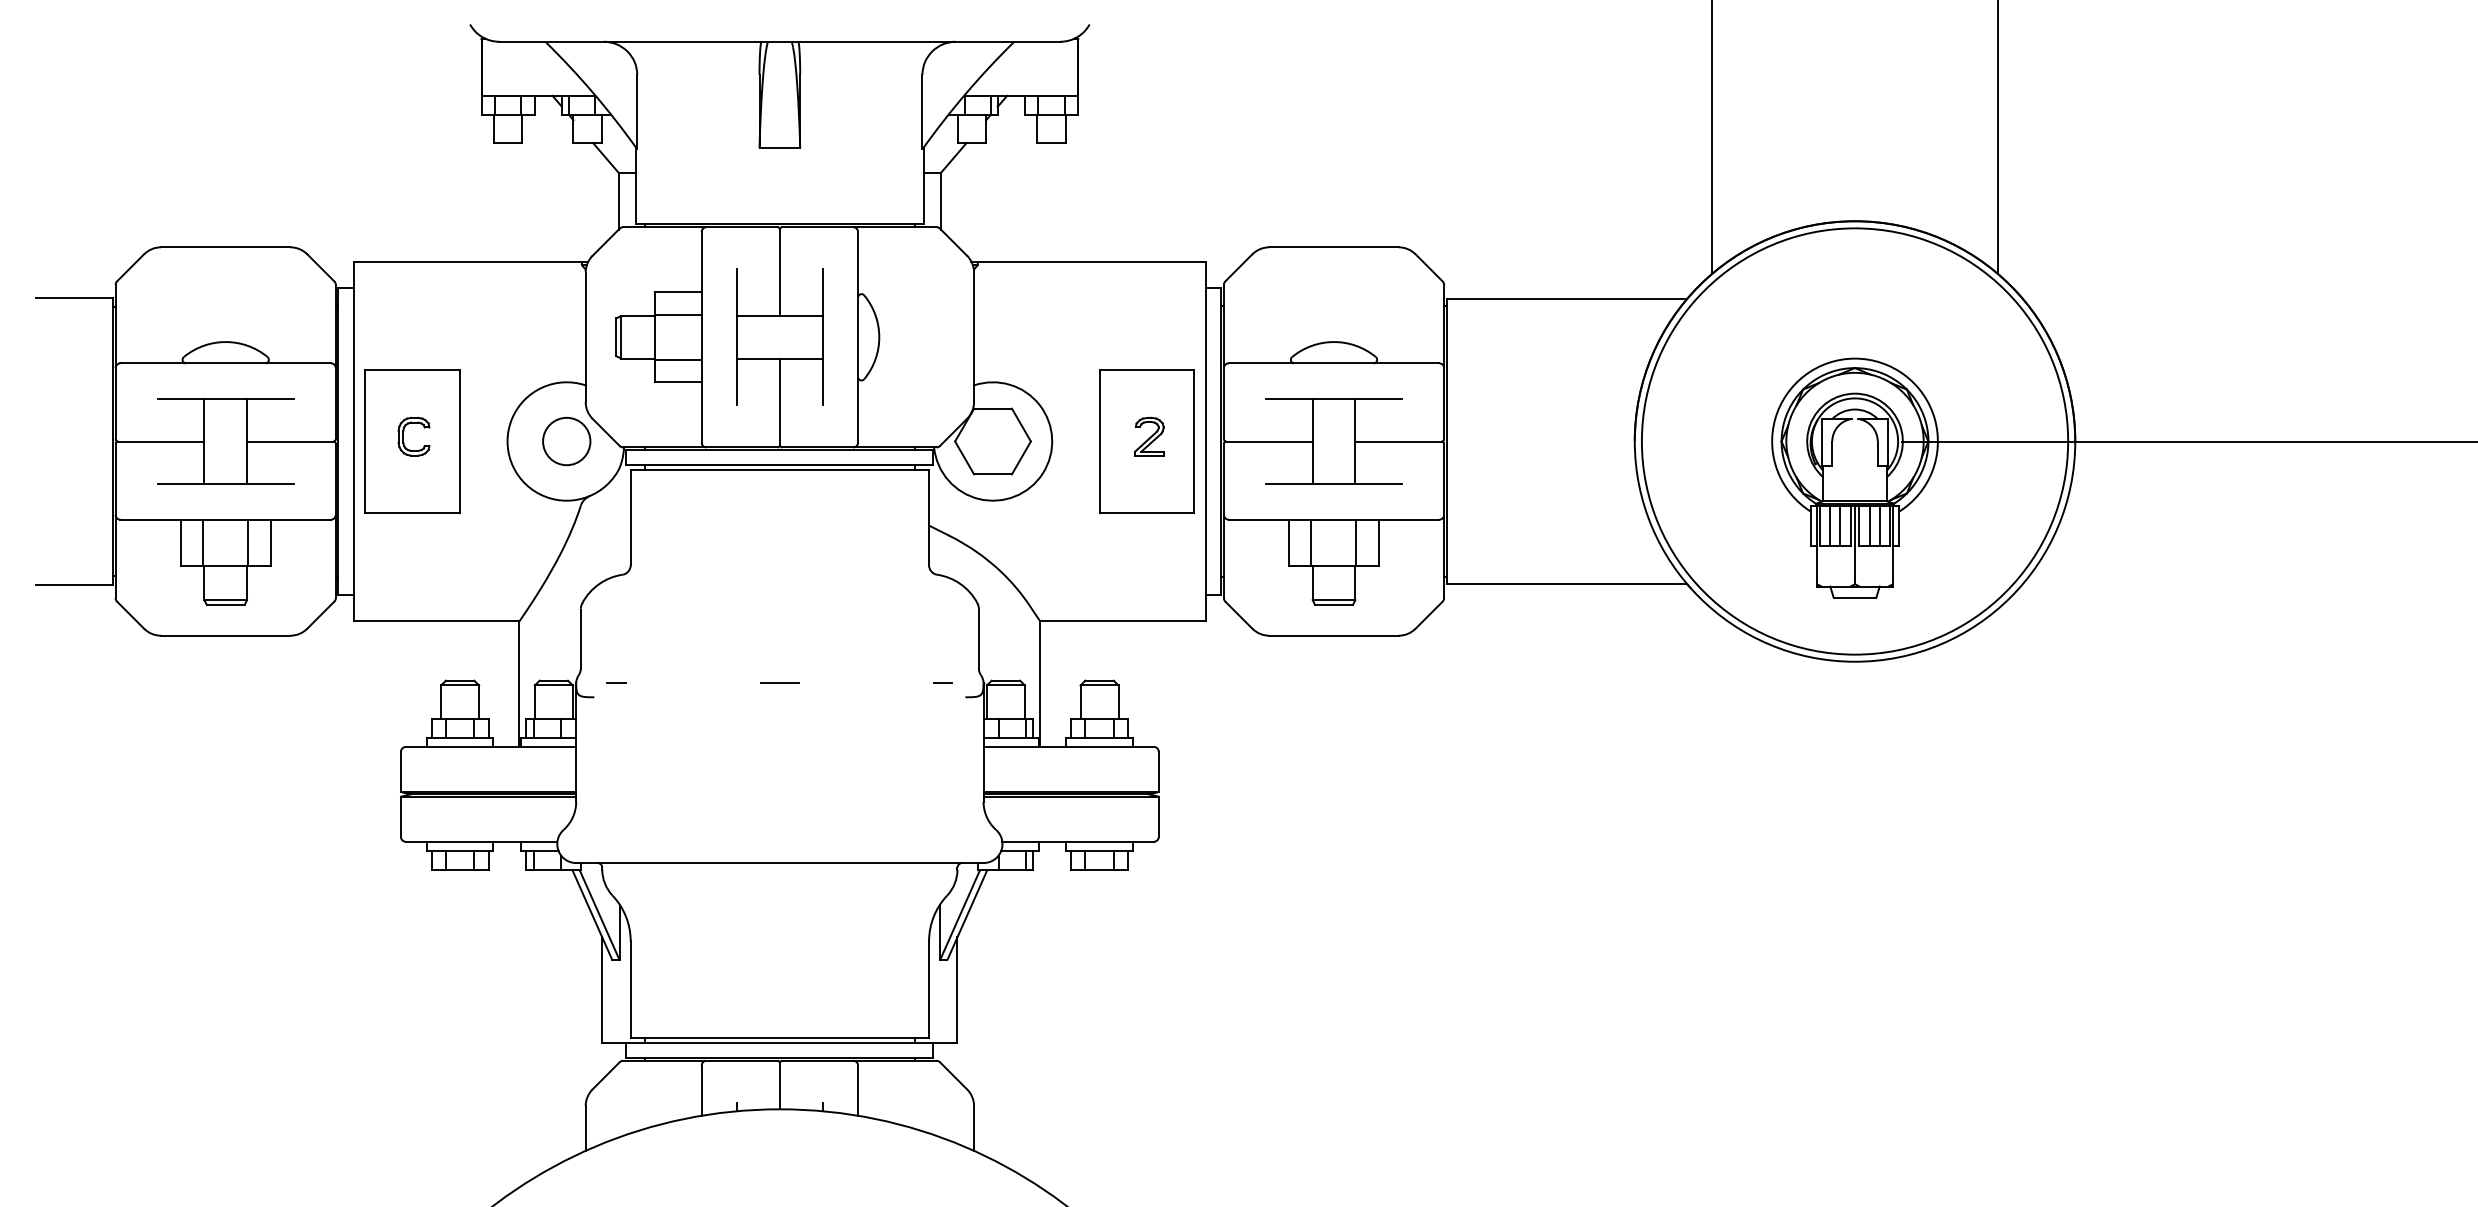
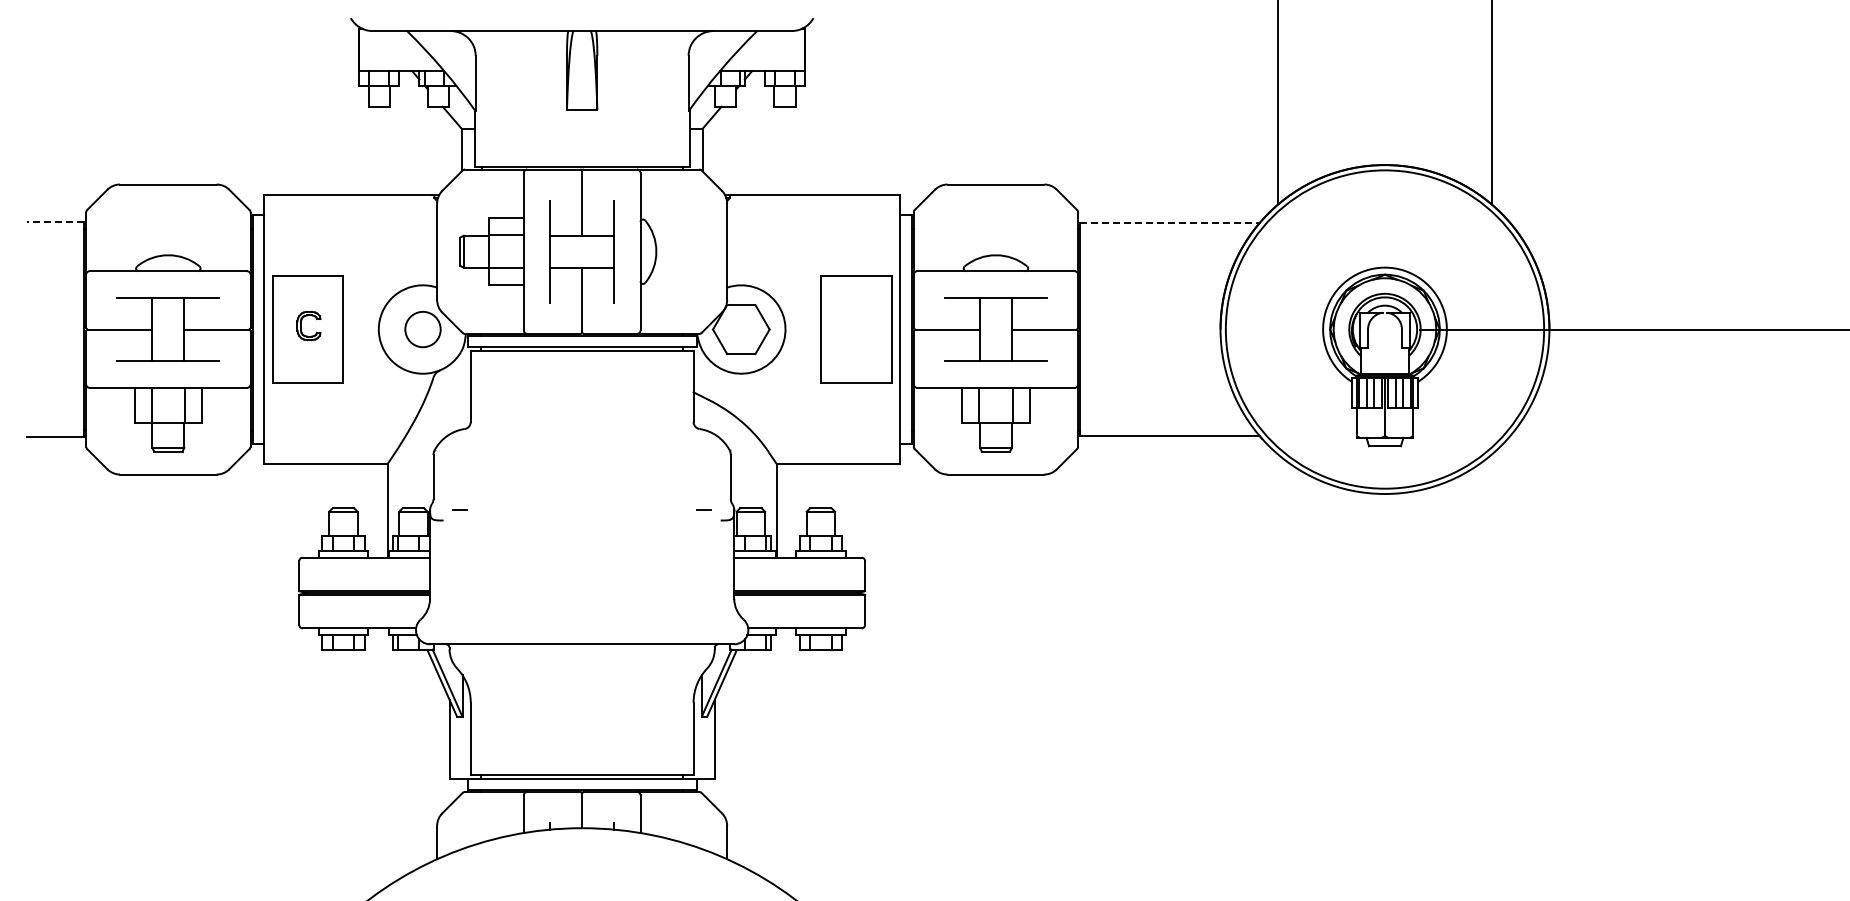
line: (74, 298) -> (55, 222), solid -> dashed
line: (1567, 298) -> (1170, 222), solid -> dashed
part: (1148, 436) -> (857, 325), removed
line: (778, 682) -> (581, 509), removed

